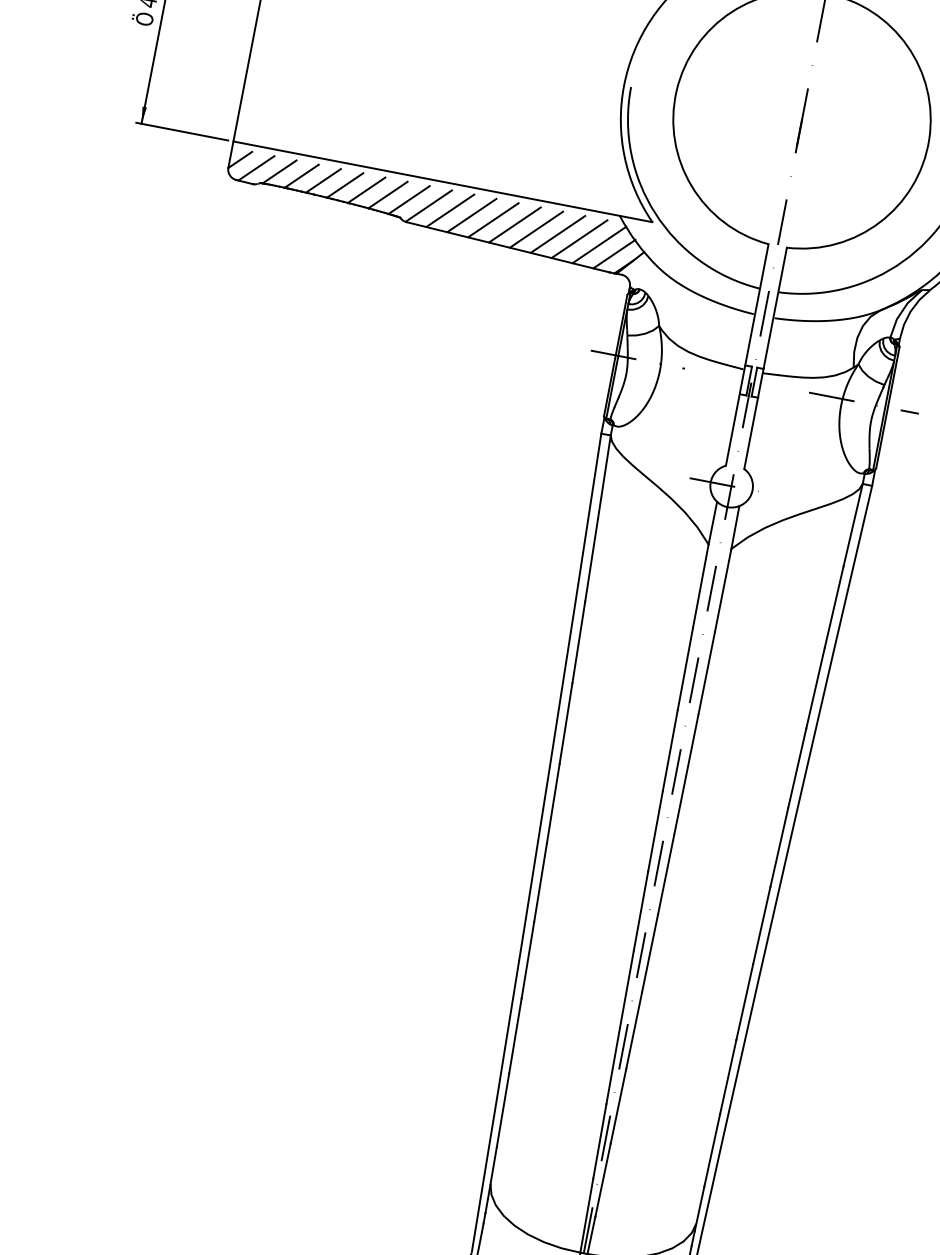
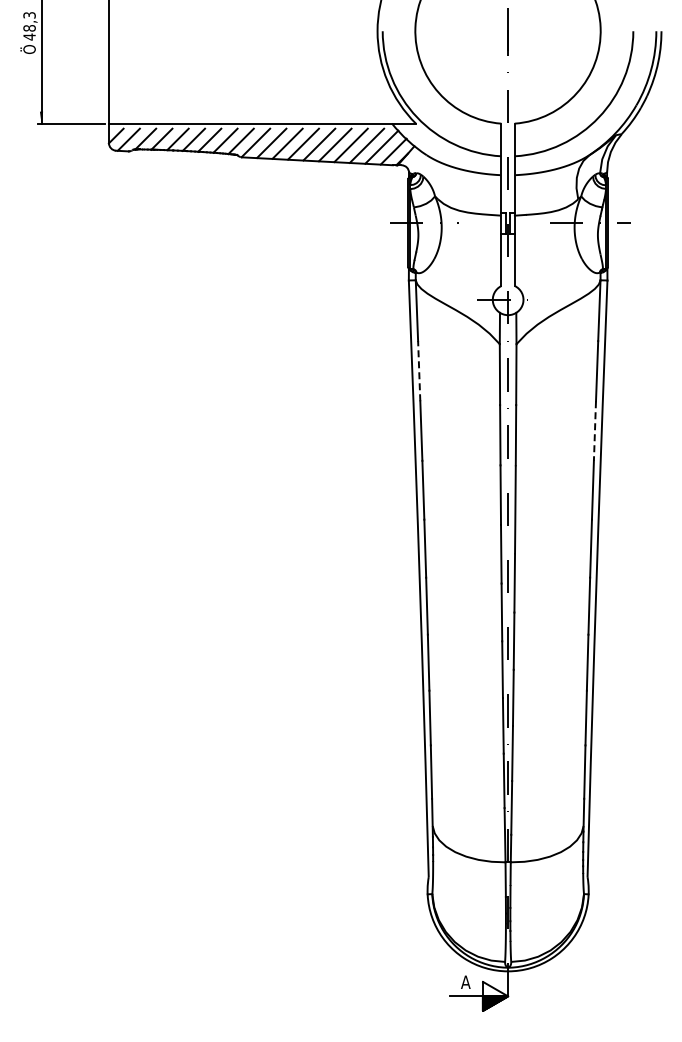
line: (592, 559) -> (419, 370), solid -> dashed
line: (814, 688) -> (594, 431), solid -> dashed

